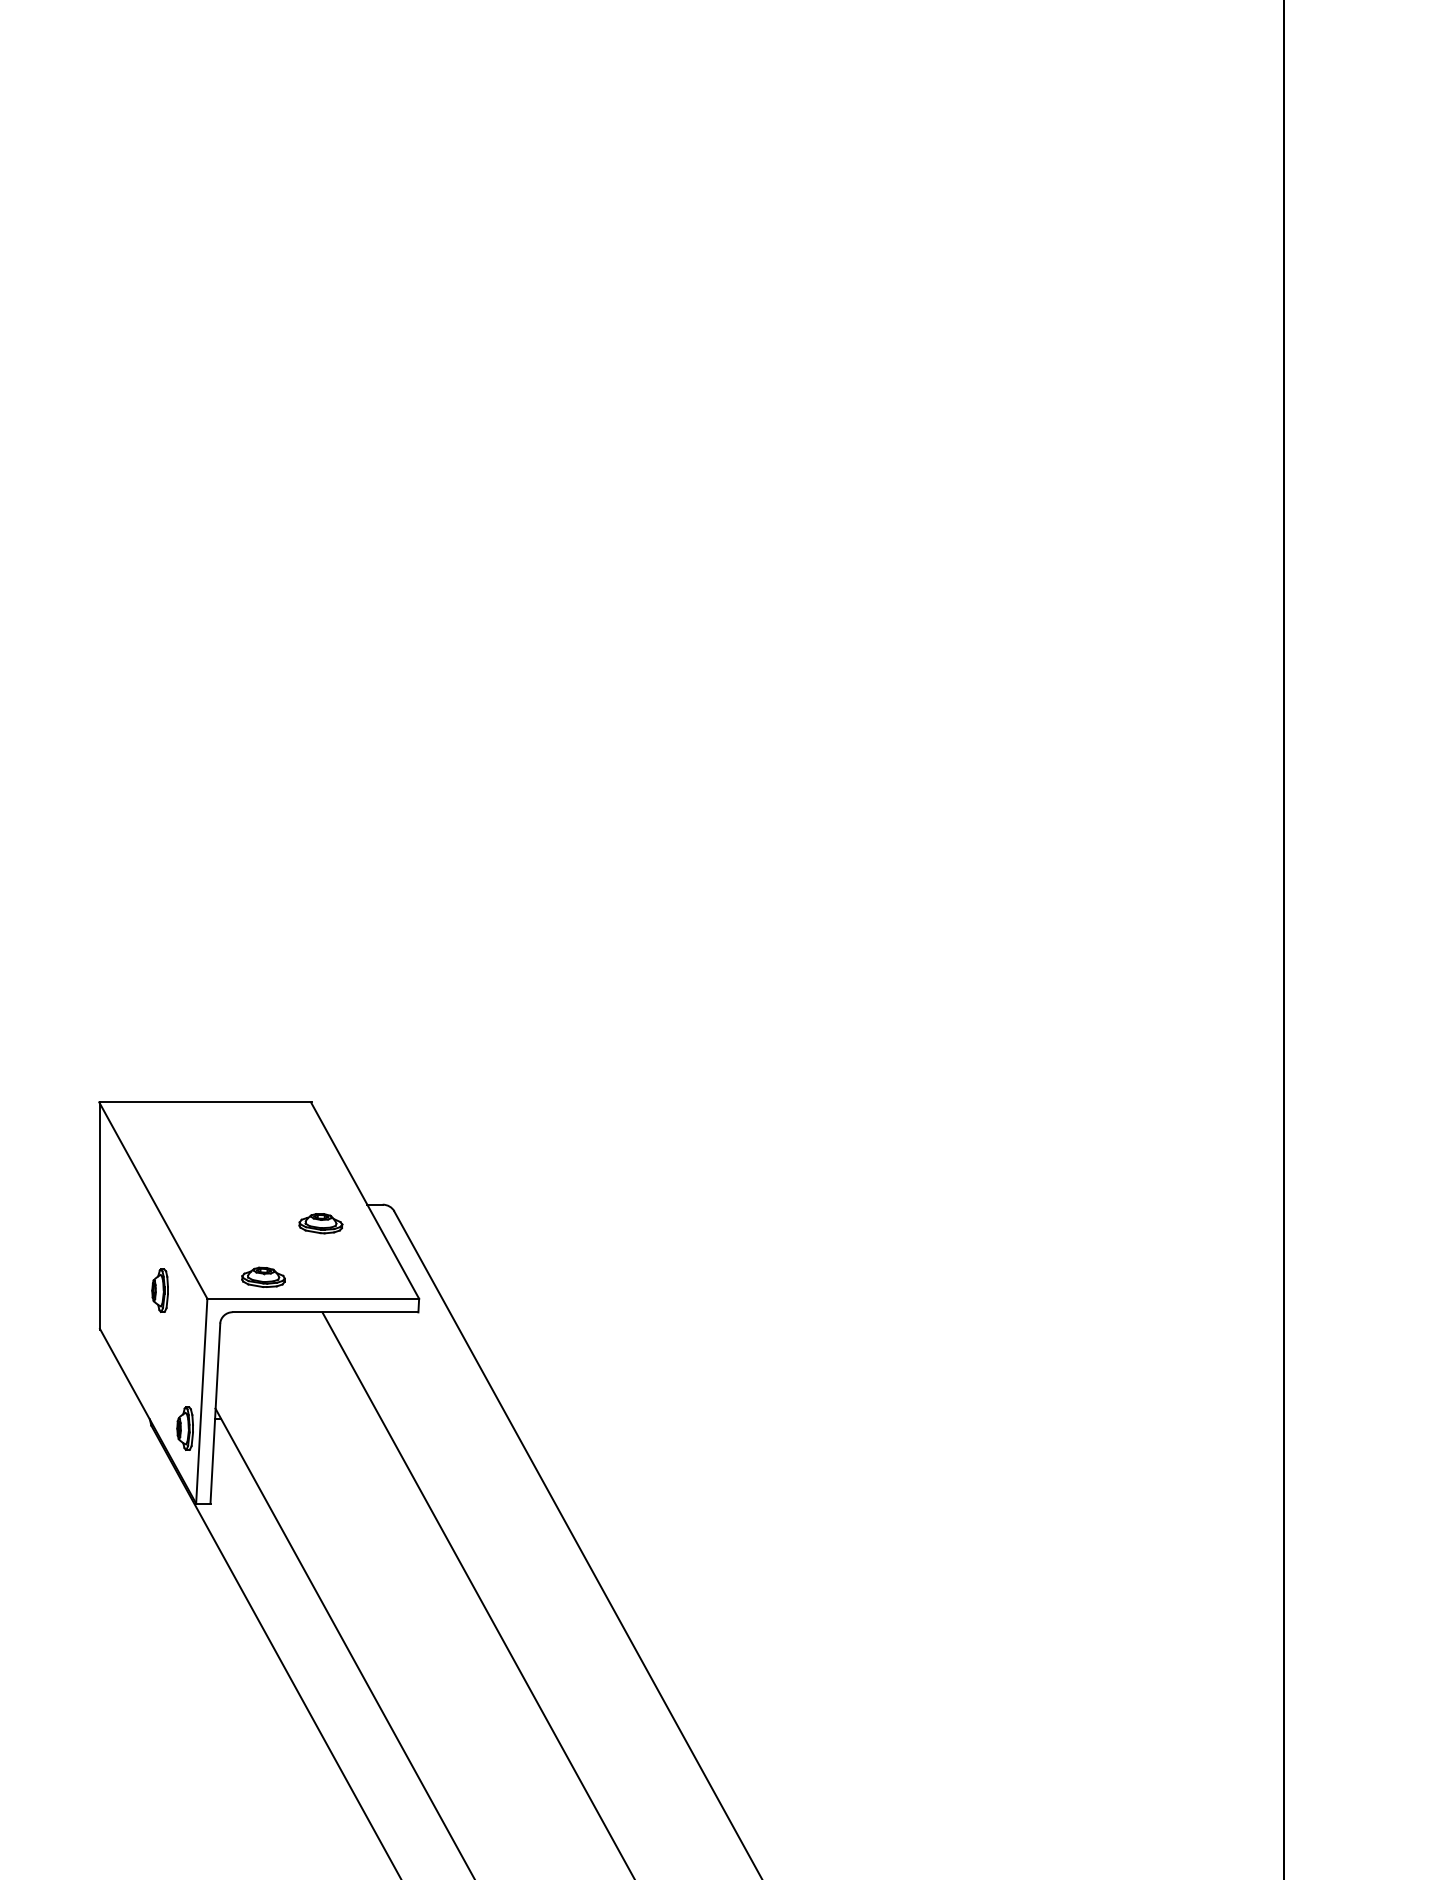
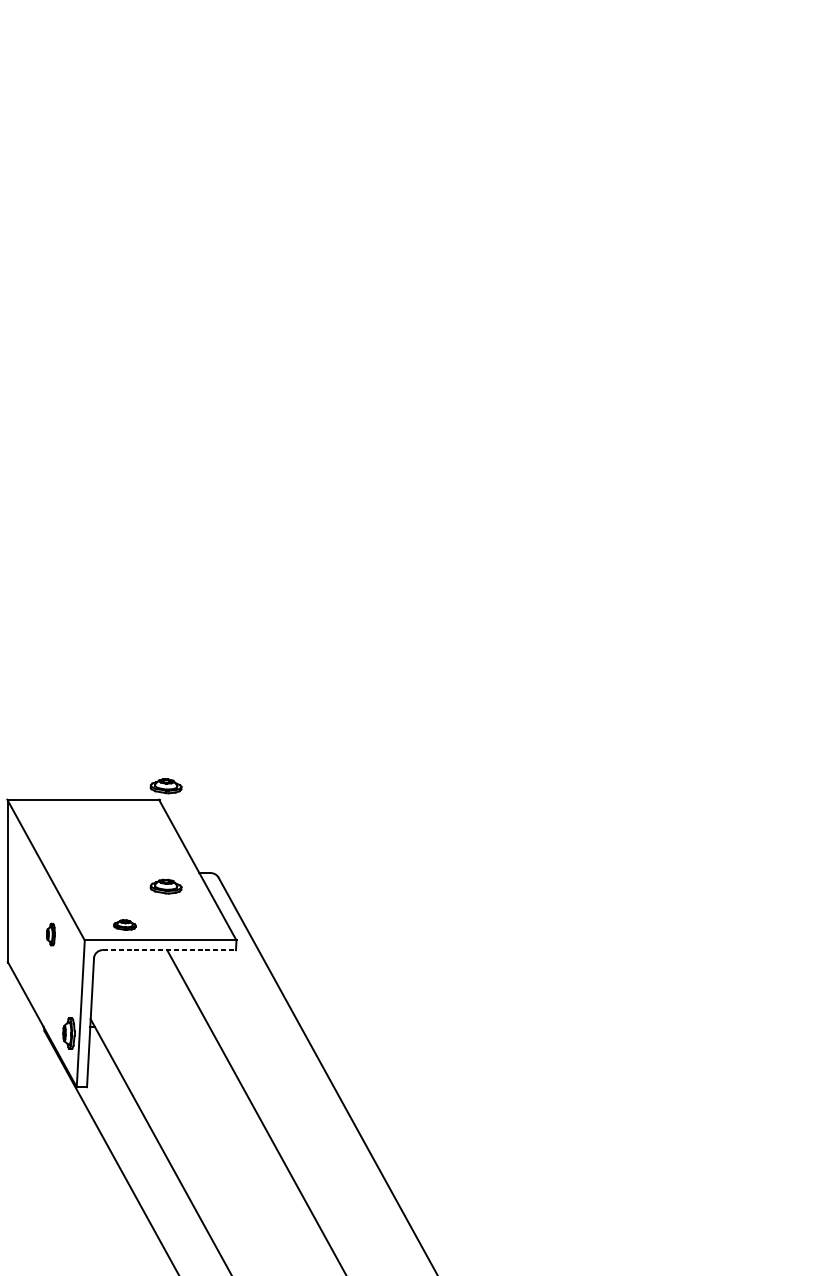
part: (320, 1083) -> (165, 786), added
part: (263, 1276) -> (125, 924), size x0.7
part: (159, 1290) -> (50, 934), size x0.7
line: (325, 1312) -> (169, 950), solid -> dashed

